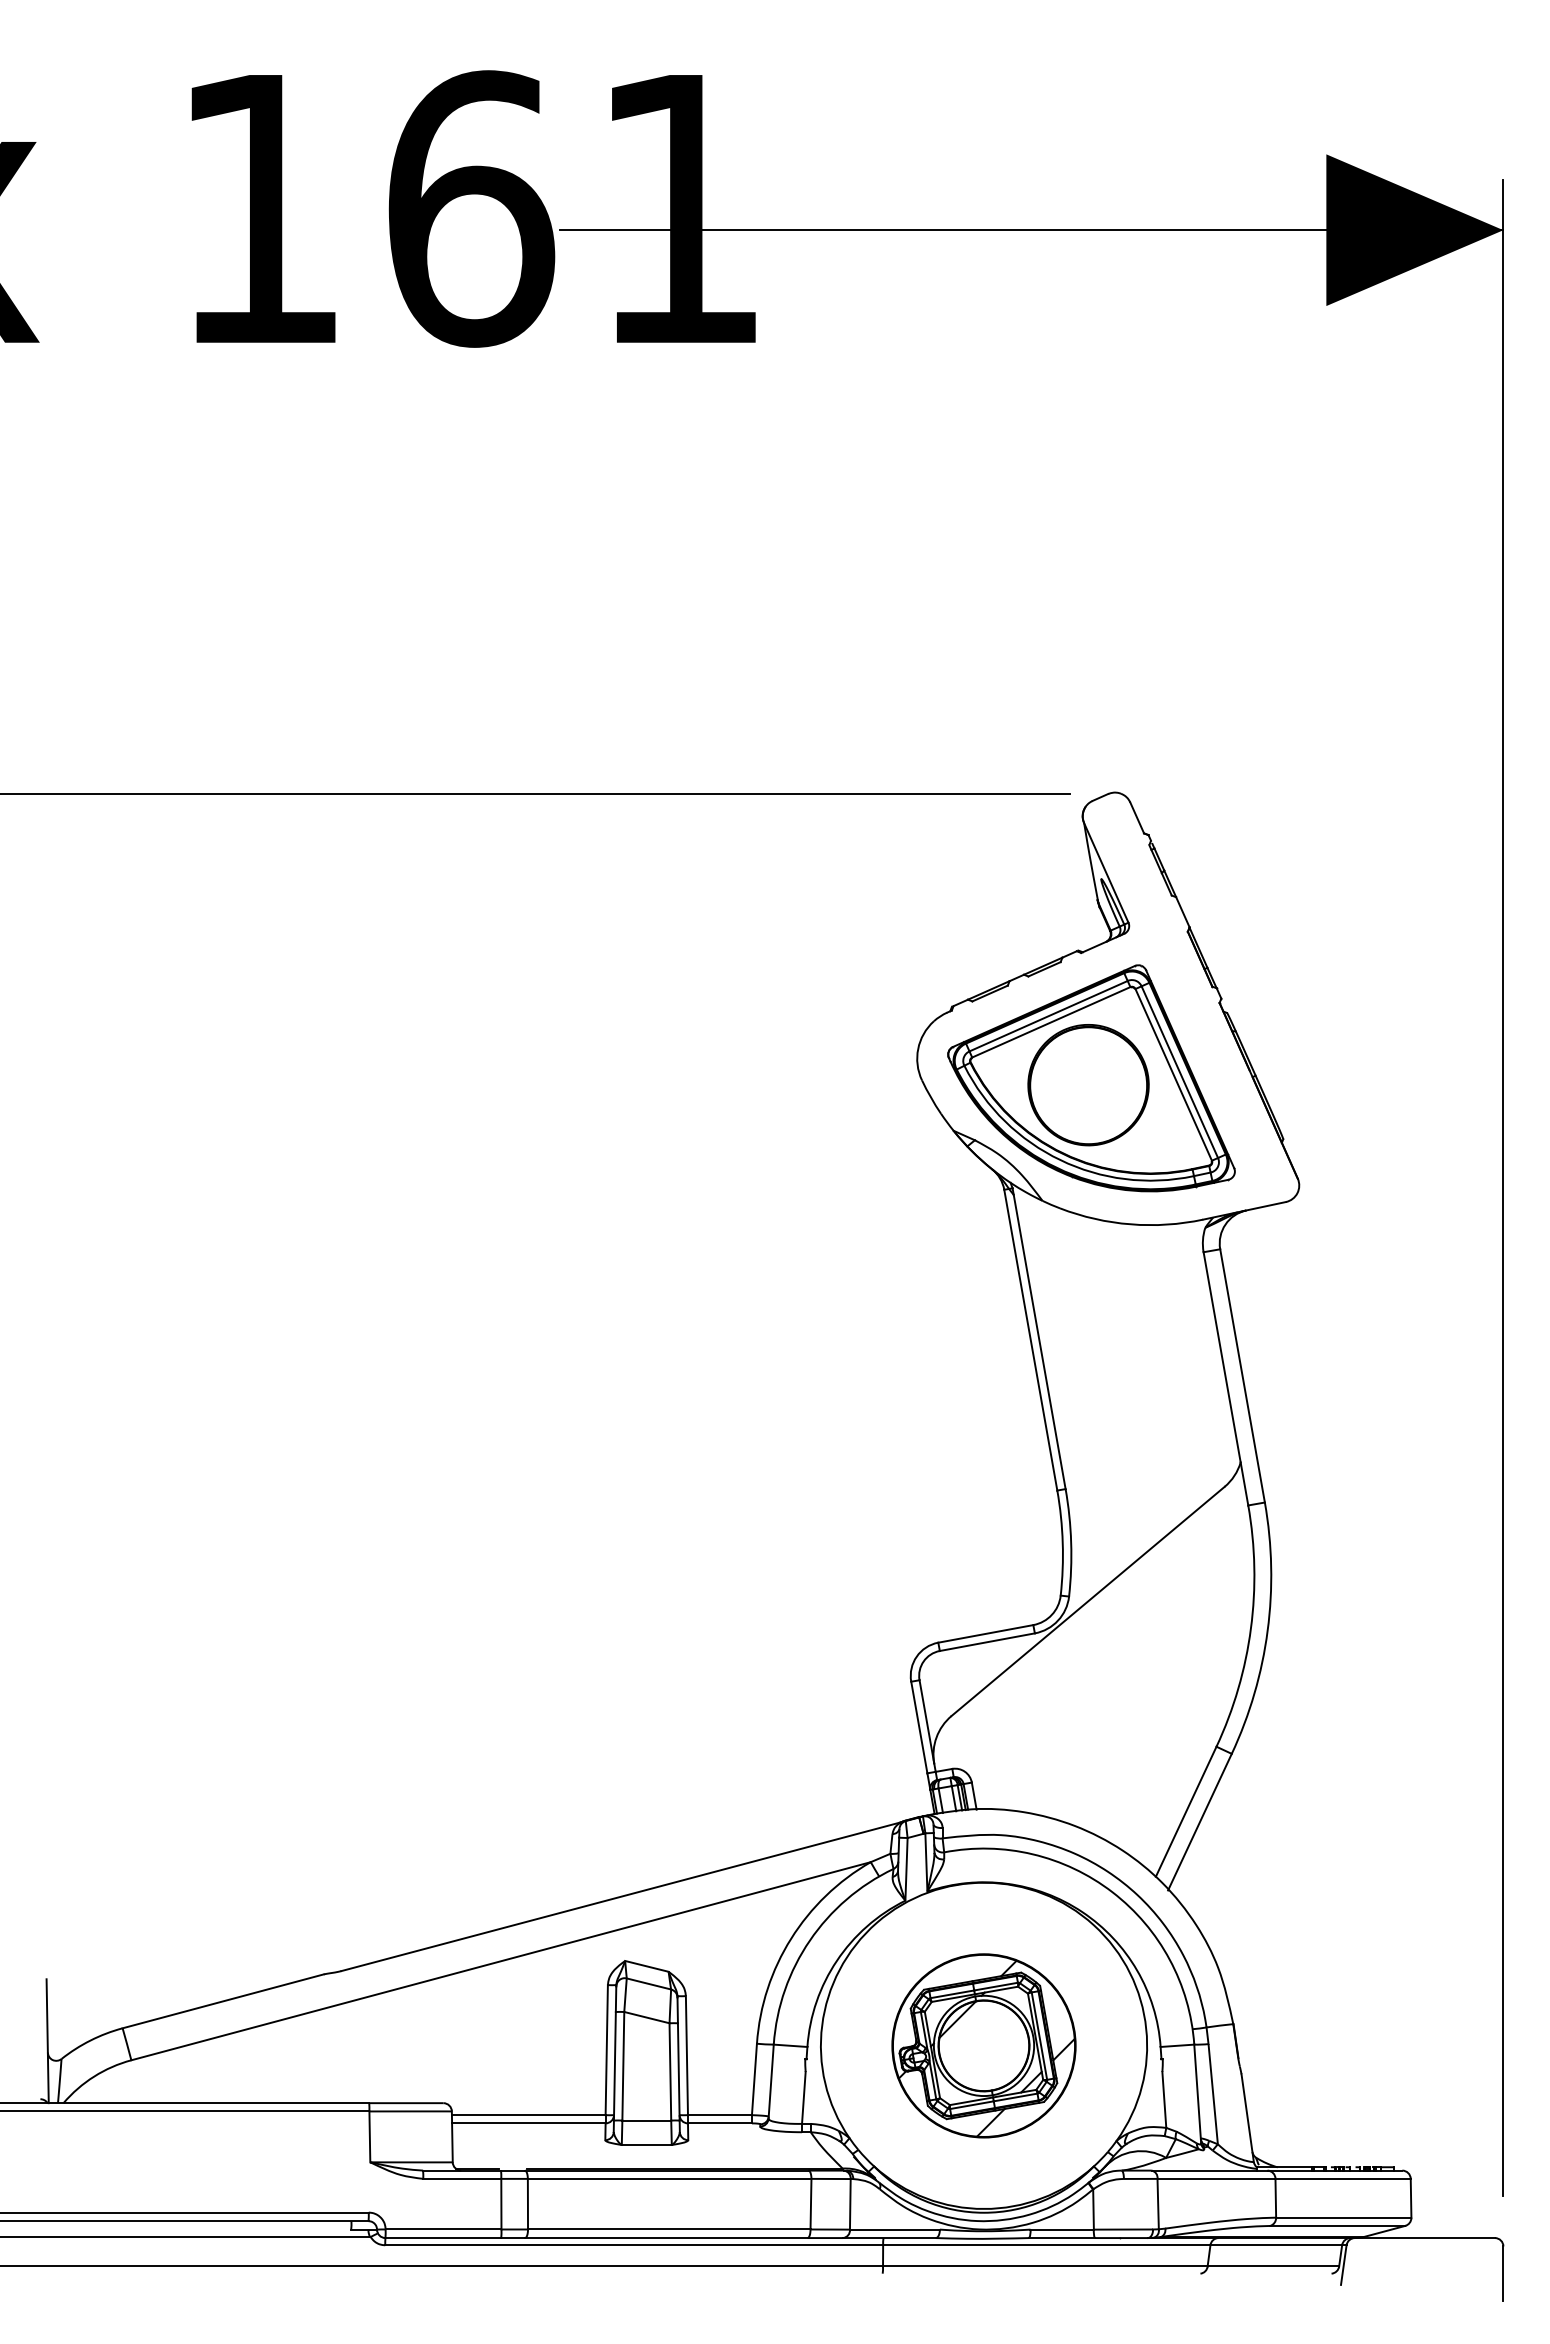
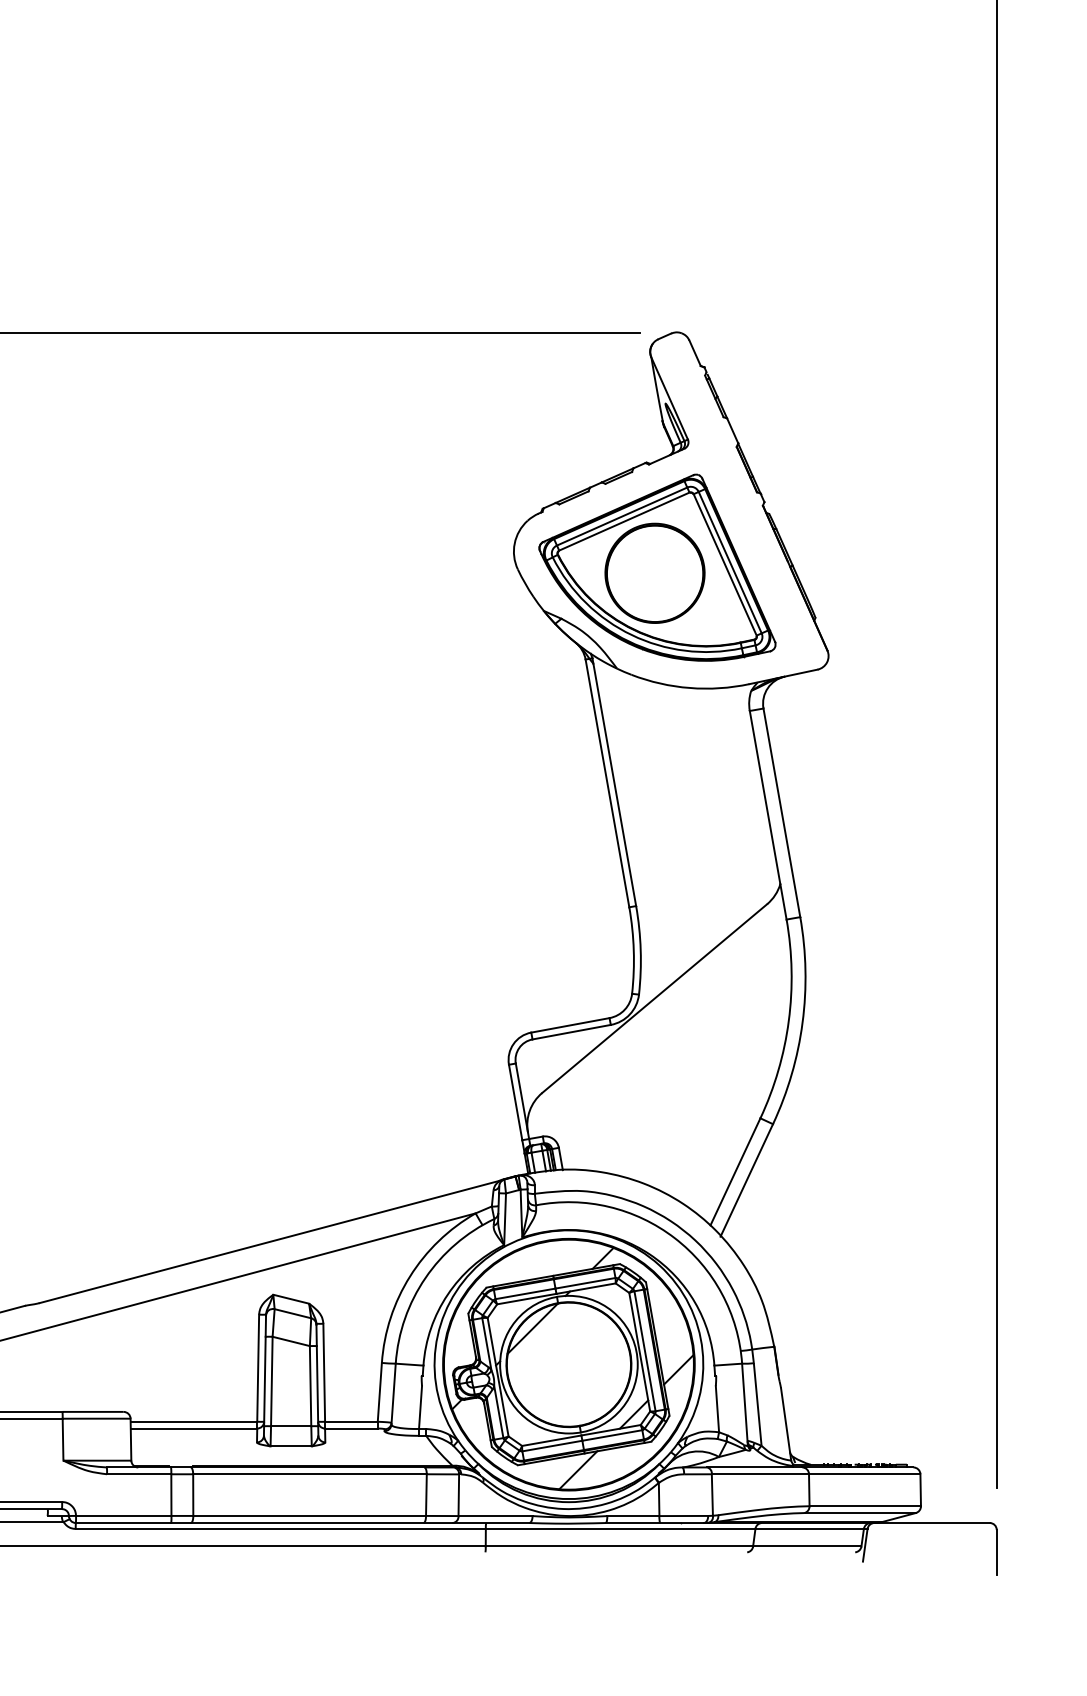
part: (983, 2045) -> (568, 1364), size x1.67

